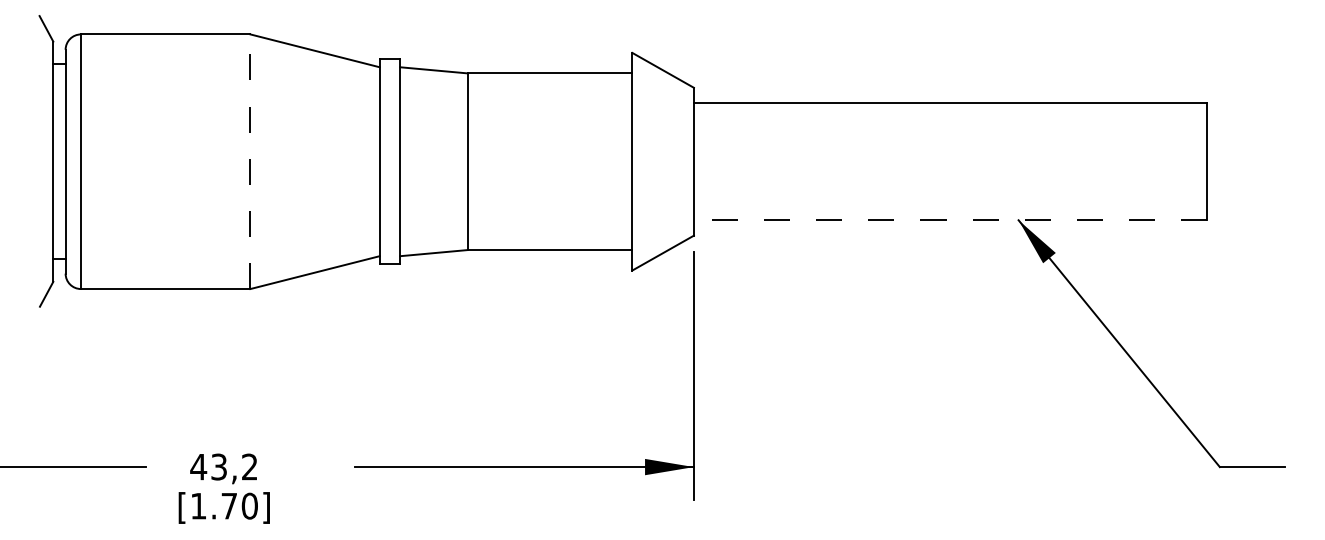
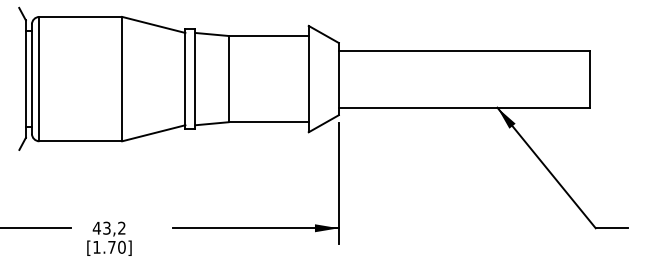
line: (251, 160) -> (122, 78), dashed -> solid
line: (949, 219) -> (463, 107), dashed -> solid

